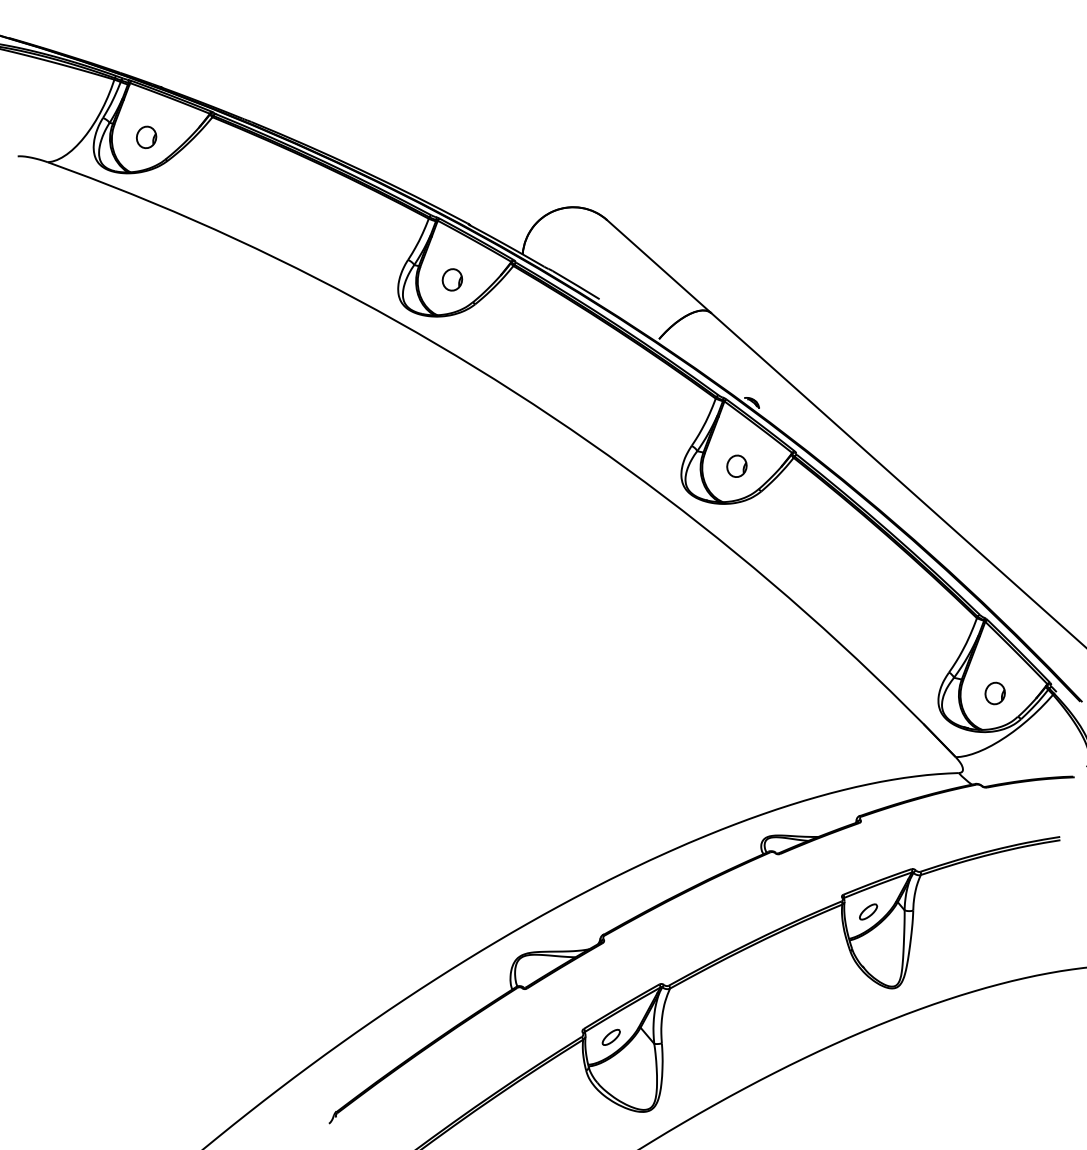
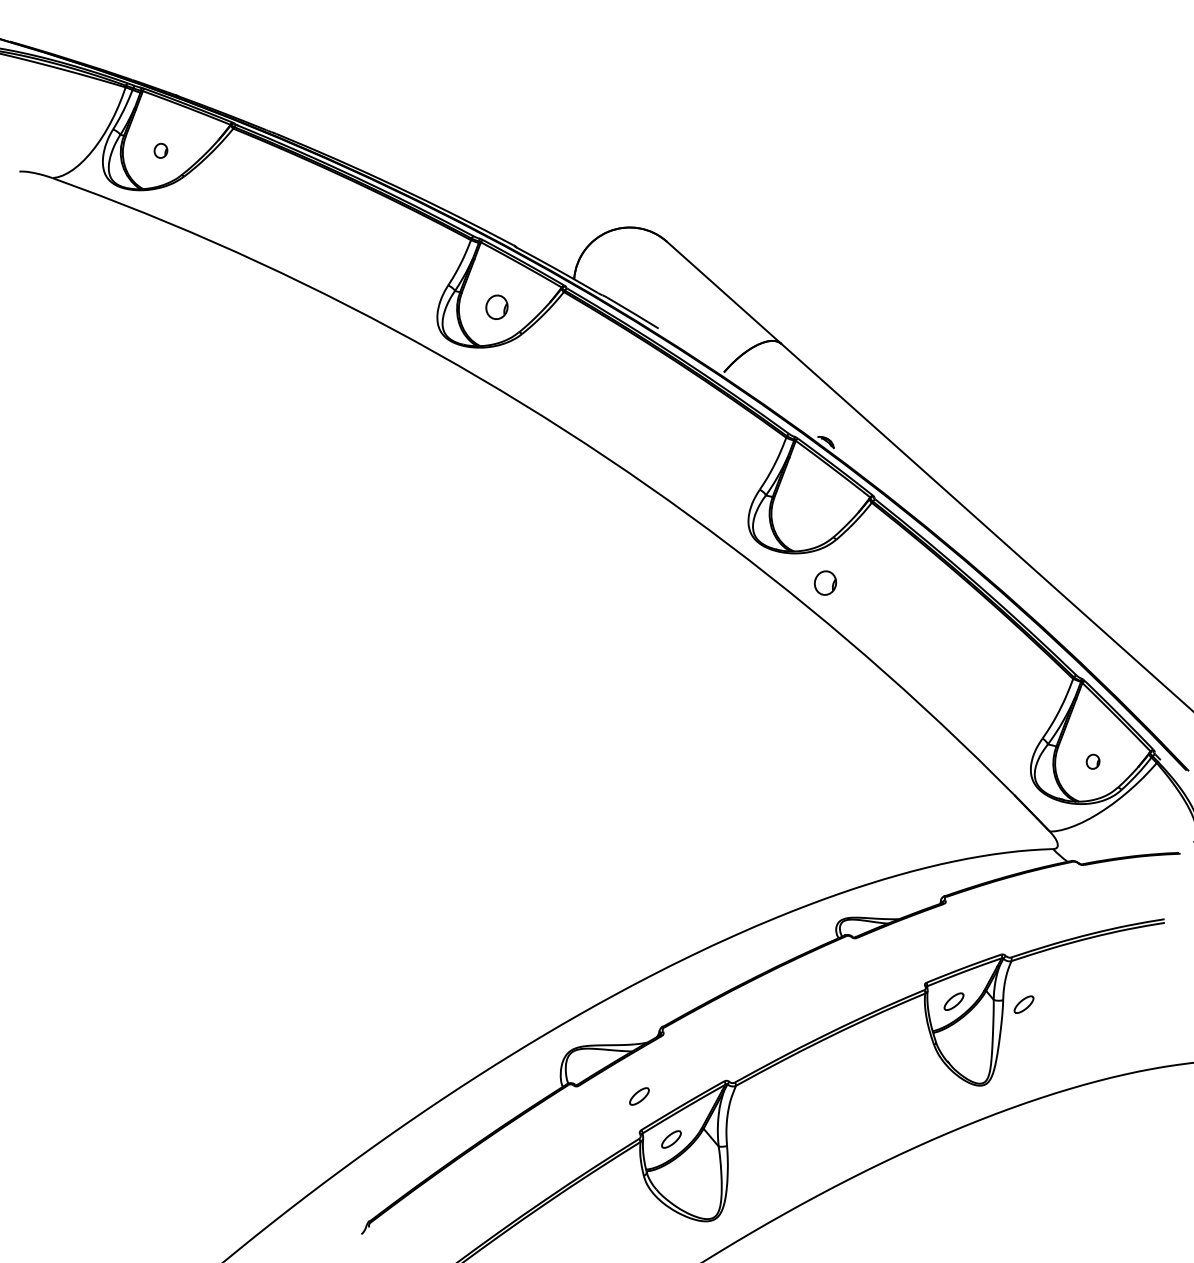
part: (146, 137) -> (160, 150), size x0.6
part: (736, 465) -> (825, 582), moved
part: (994, 693) -> (1092, 761), size x0.6
part: (931, 914) -> (1023, 1004), added
part: (582, 998) -> (639, 1096), added

